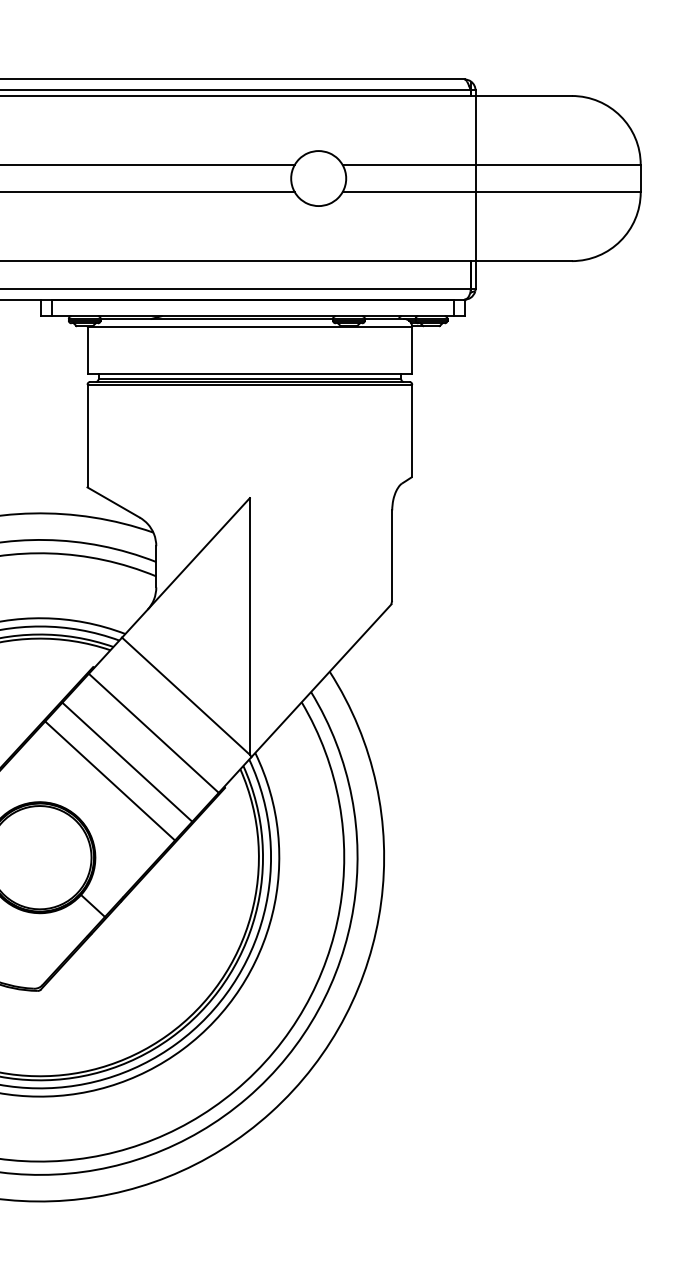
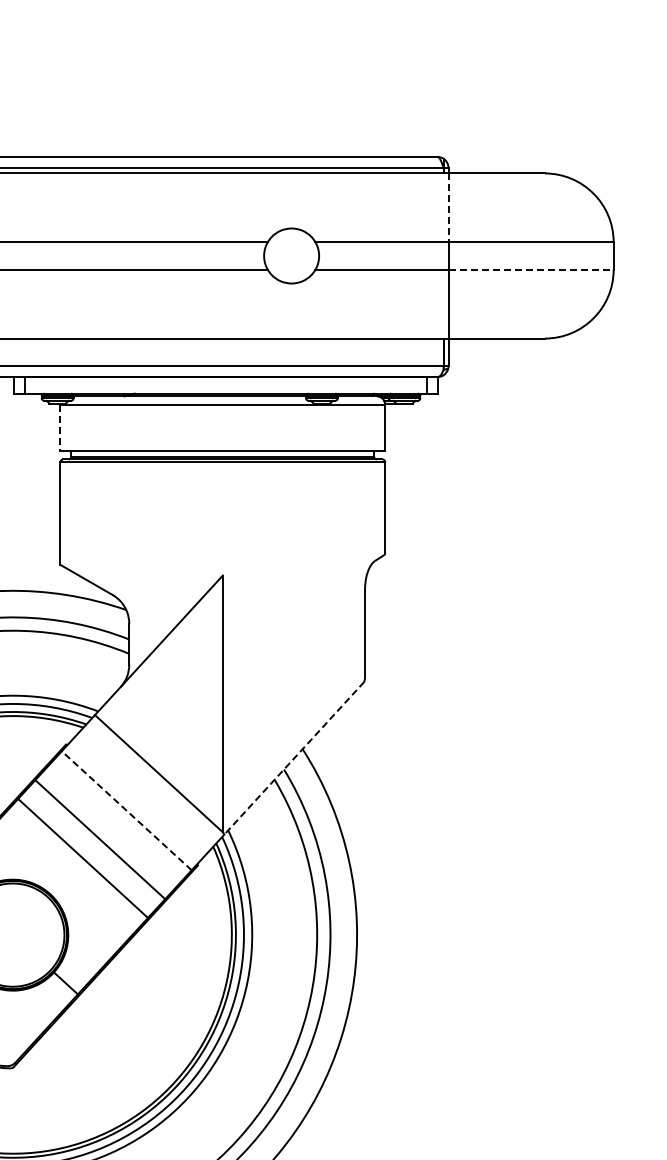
line: (475, 130) -> (448, 207), solid -> dashed
line: (558, 192) -> (531, 269), solid -> dashed
line: (87, 351) -> (60, 428), solid -> dashed
line: (321, 680) -> (294, 757), solid -> dashed
line: (153, 732) -> (126, 809), solid -> dashed

